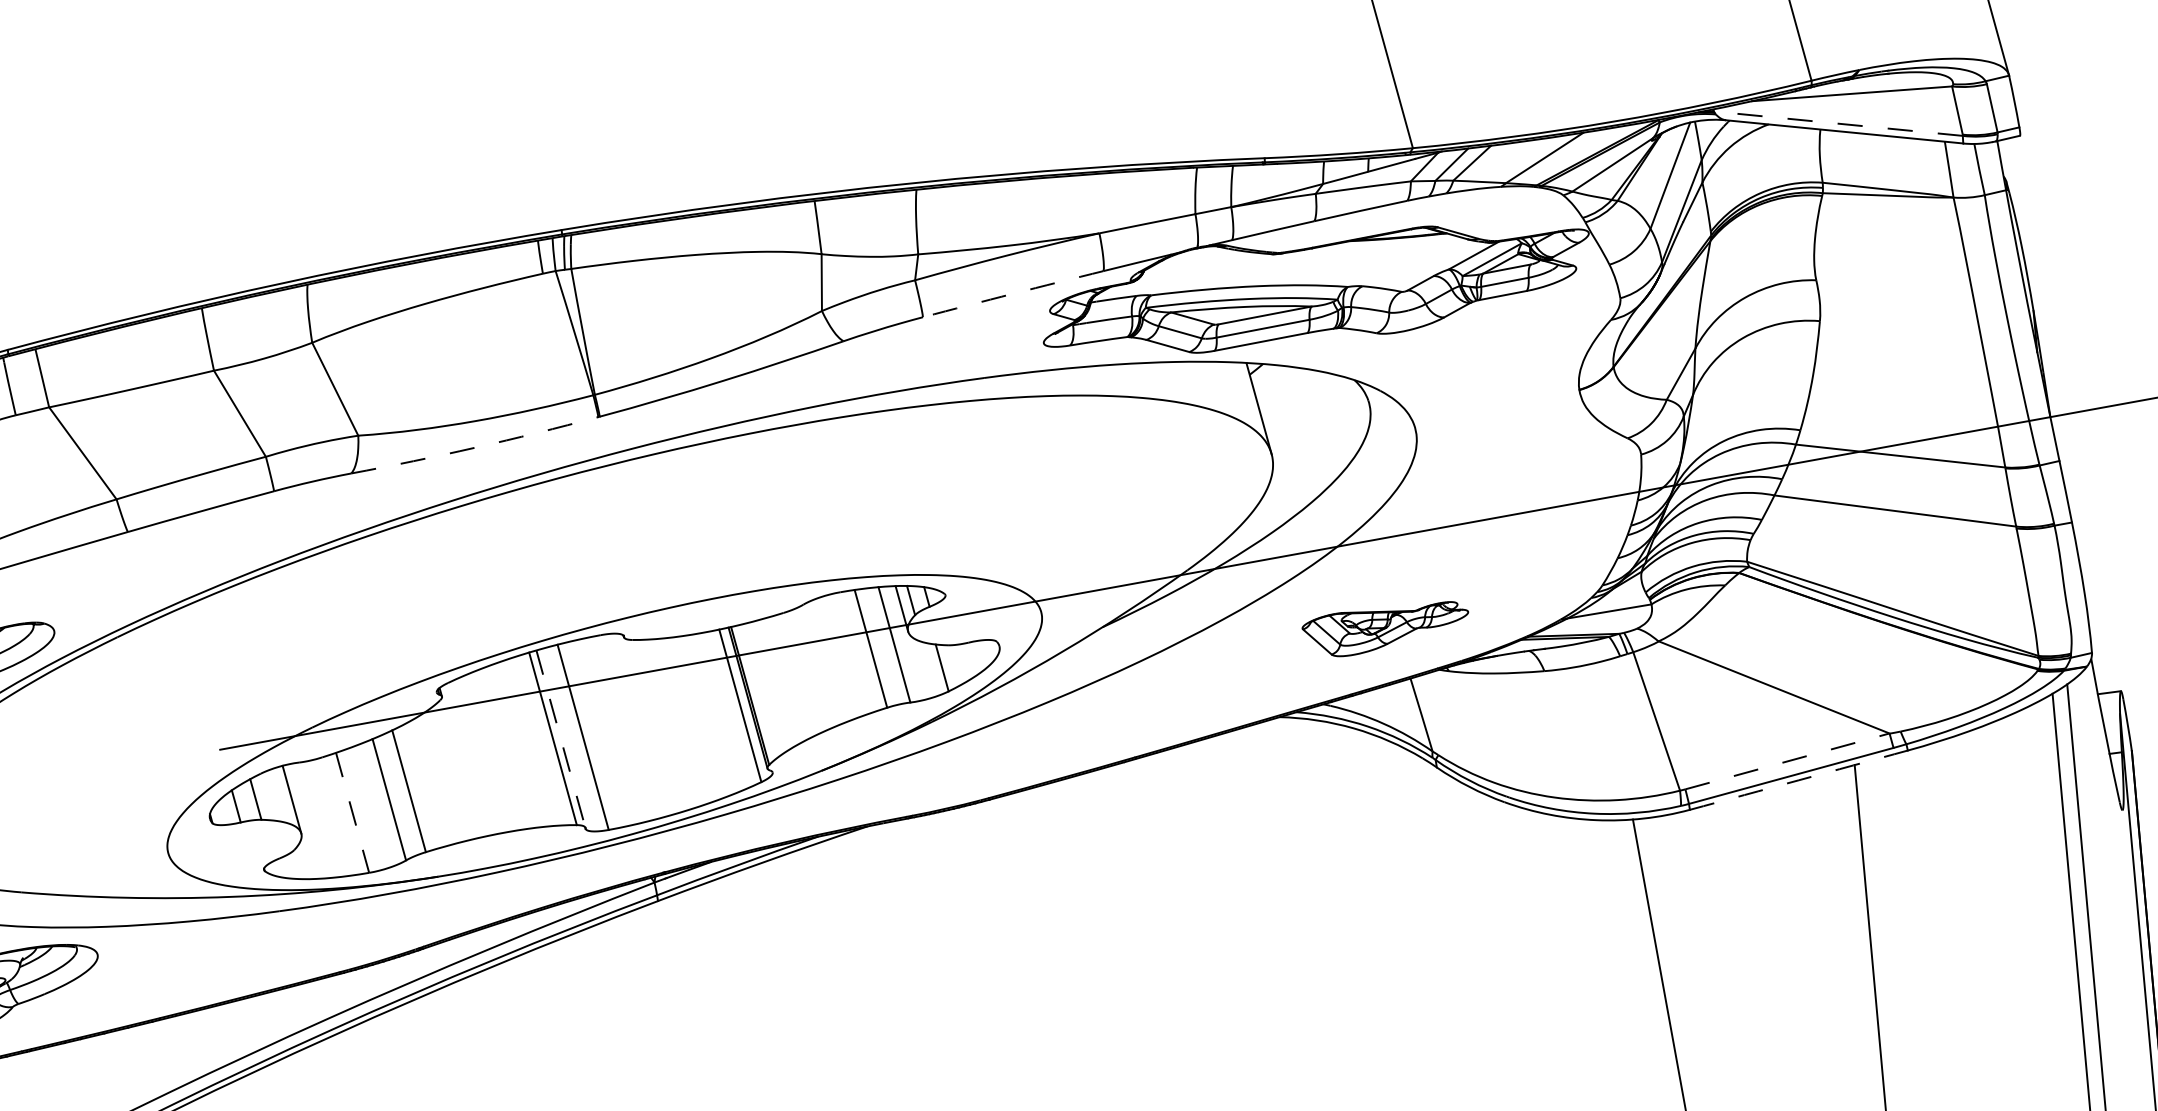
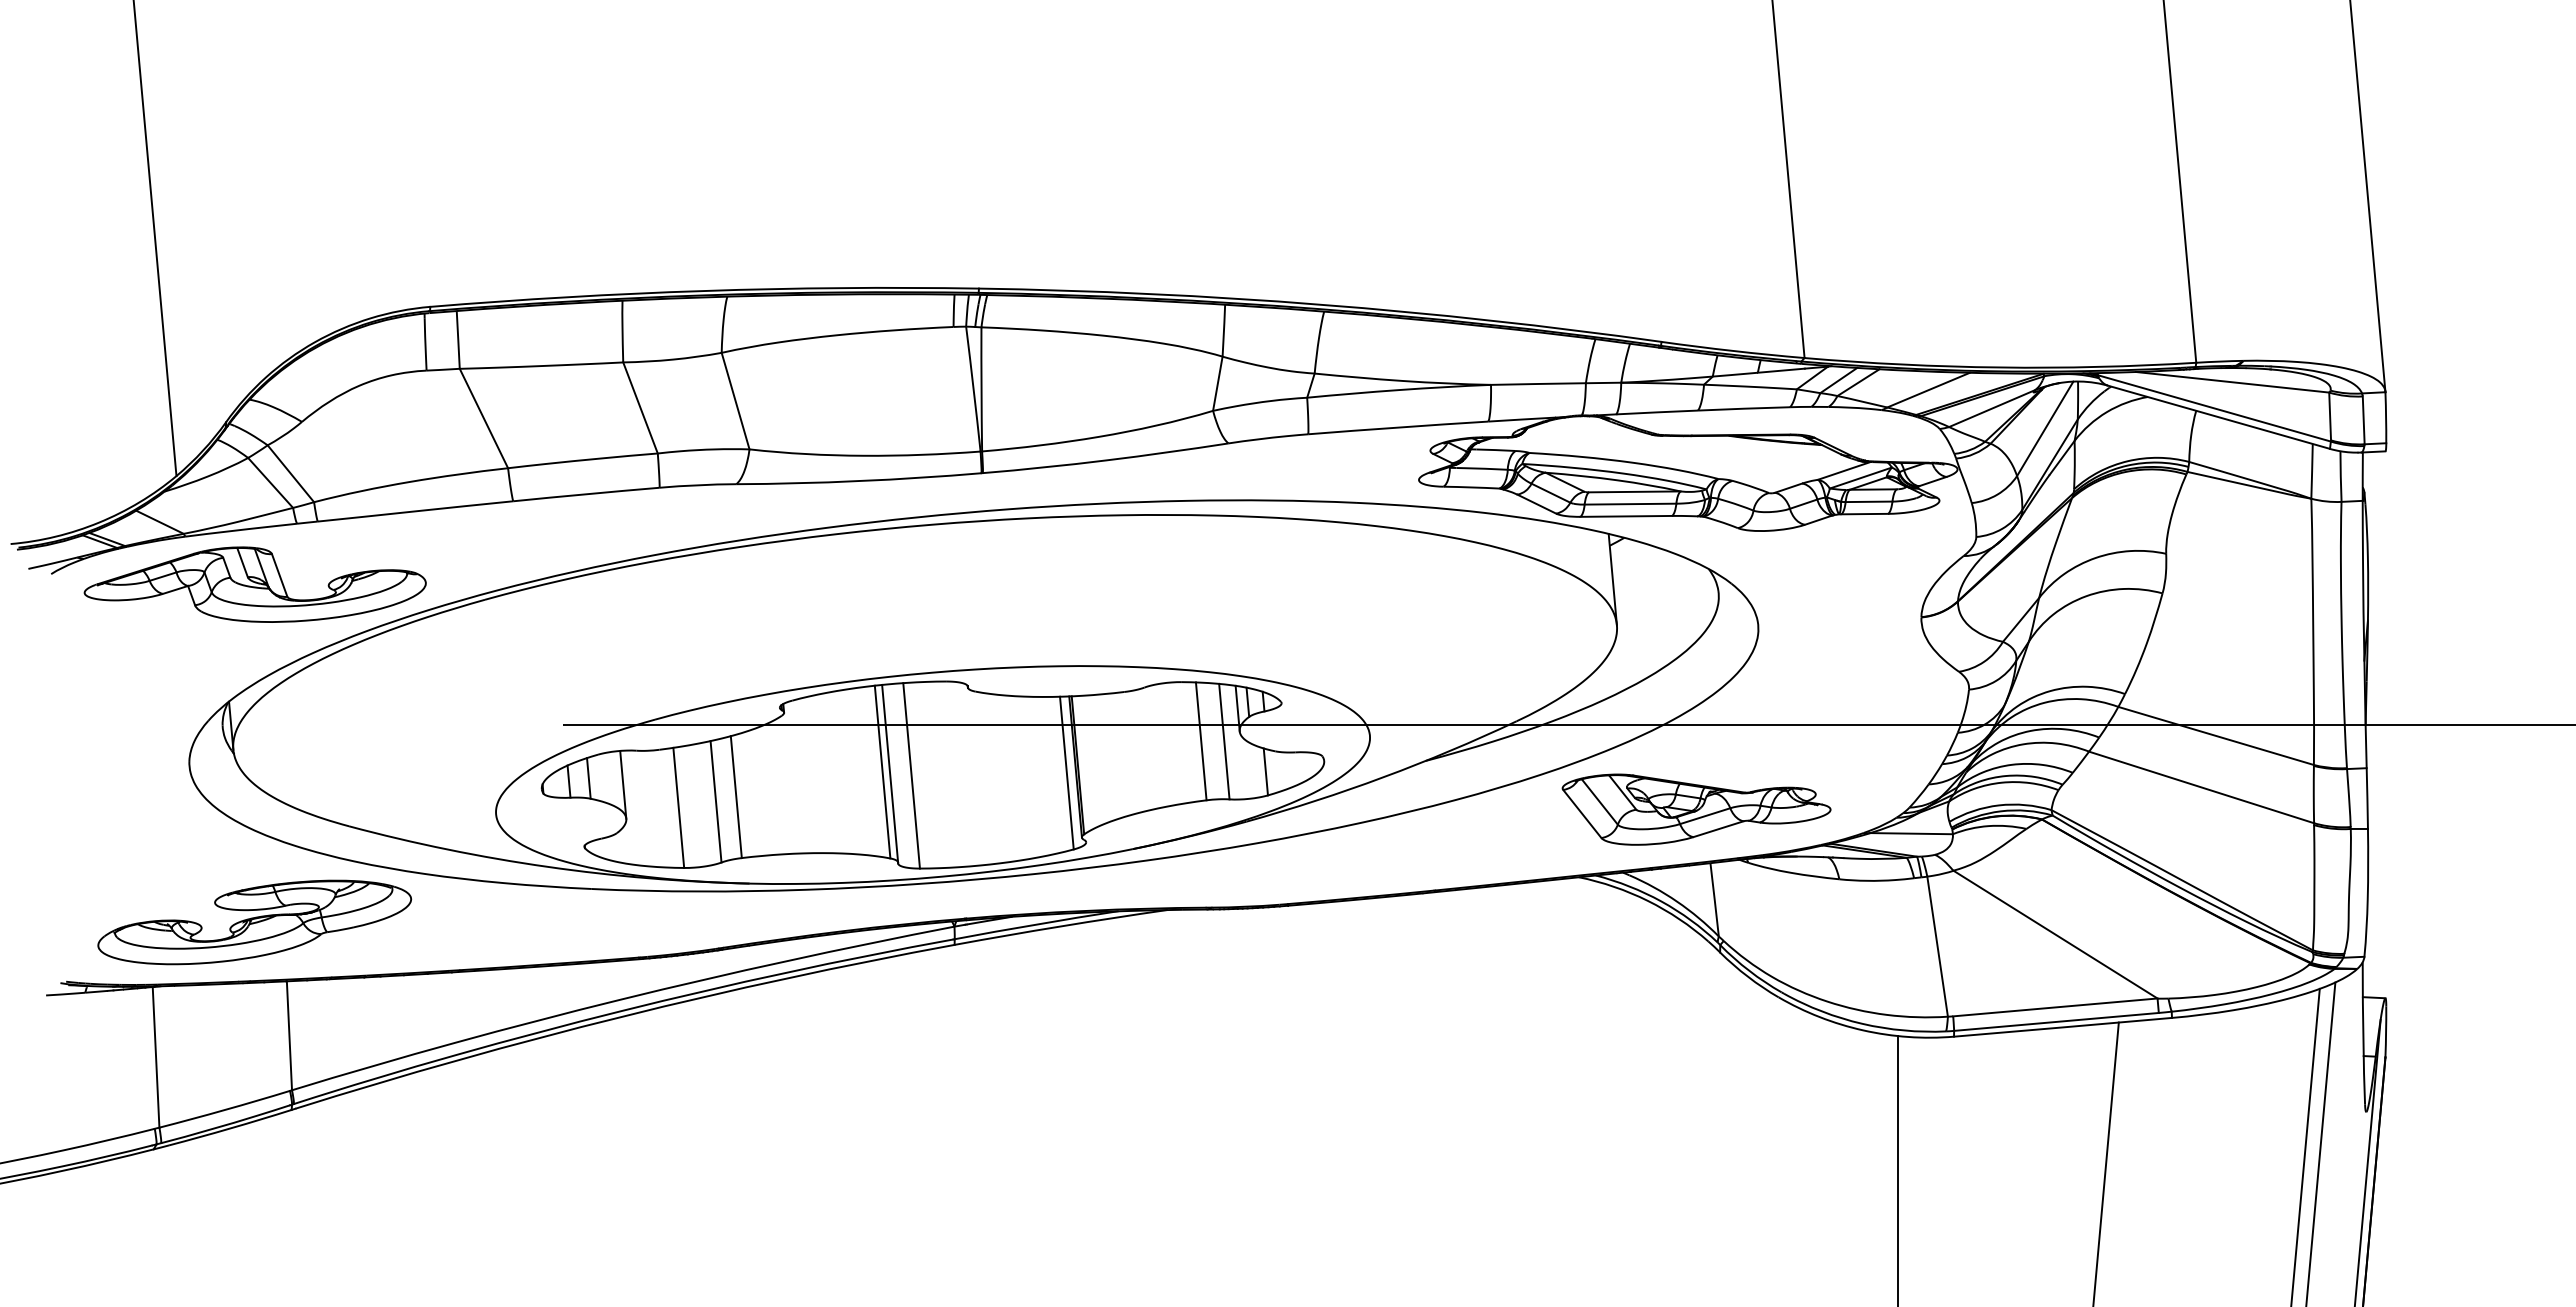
line: (1837, 123) -> (2213, 408), dashed -> solid
arc: (1013, 293) -> (1398, 427), dashed -> solid
arc: (475, 448) -> (859, 481), dashed -> solid
part: (1386, 626) -> (1696, 809), size x1.67
line: (561, 739) -> (890, 774), dashed -> solid
line: (1787, 761) -> (2055, 1007), dashed -> solid
arc: (1799, 780) -> (2063, 1027), dashed -> solid
line: (352, 813) -> (678, 808), dashed -> solid

